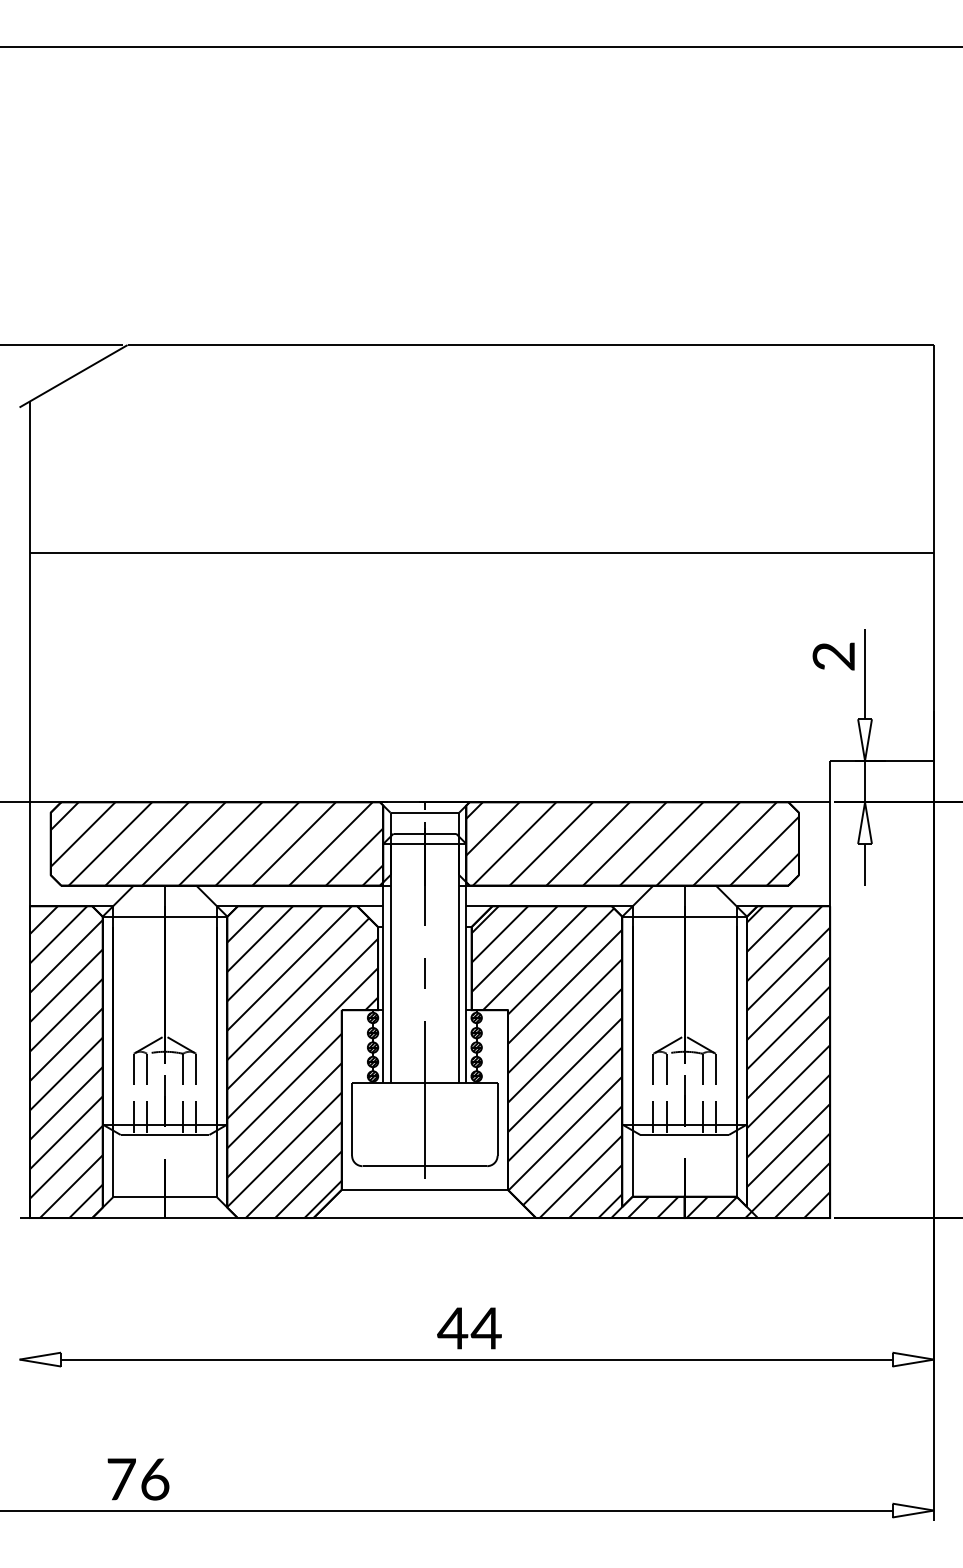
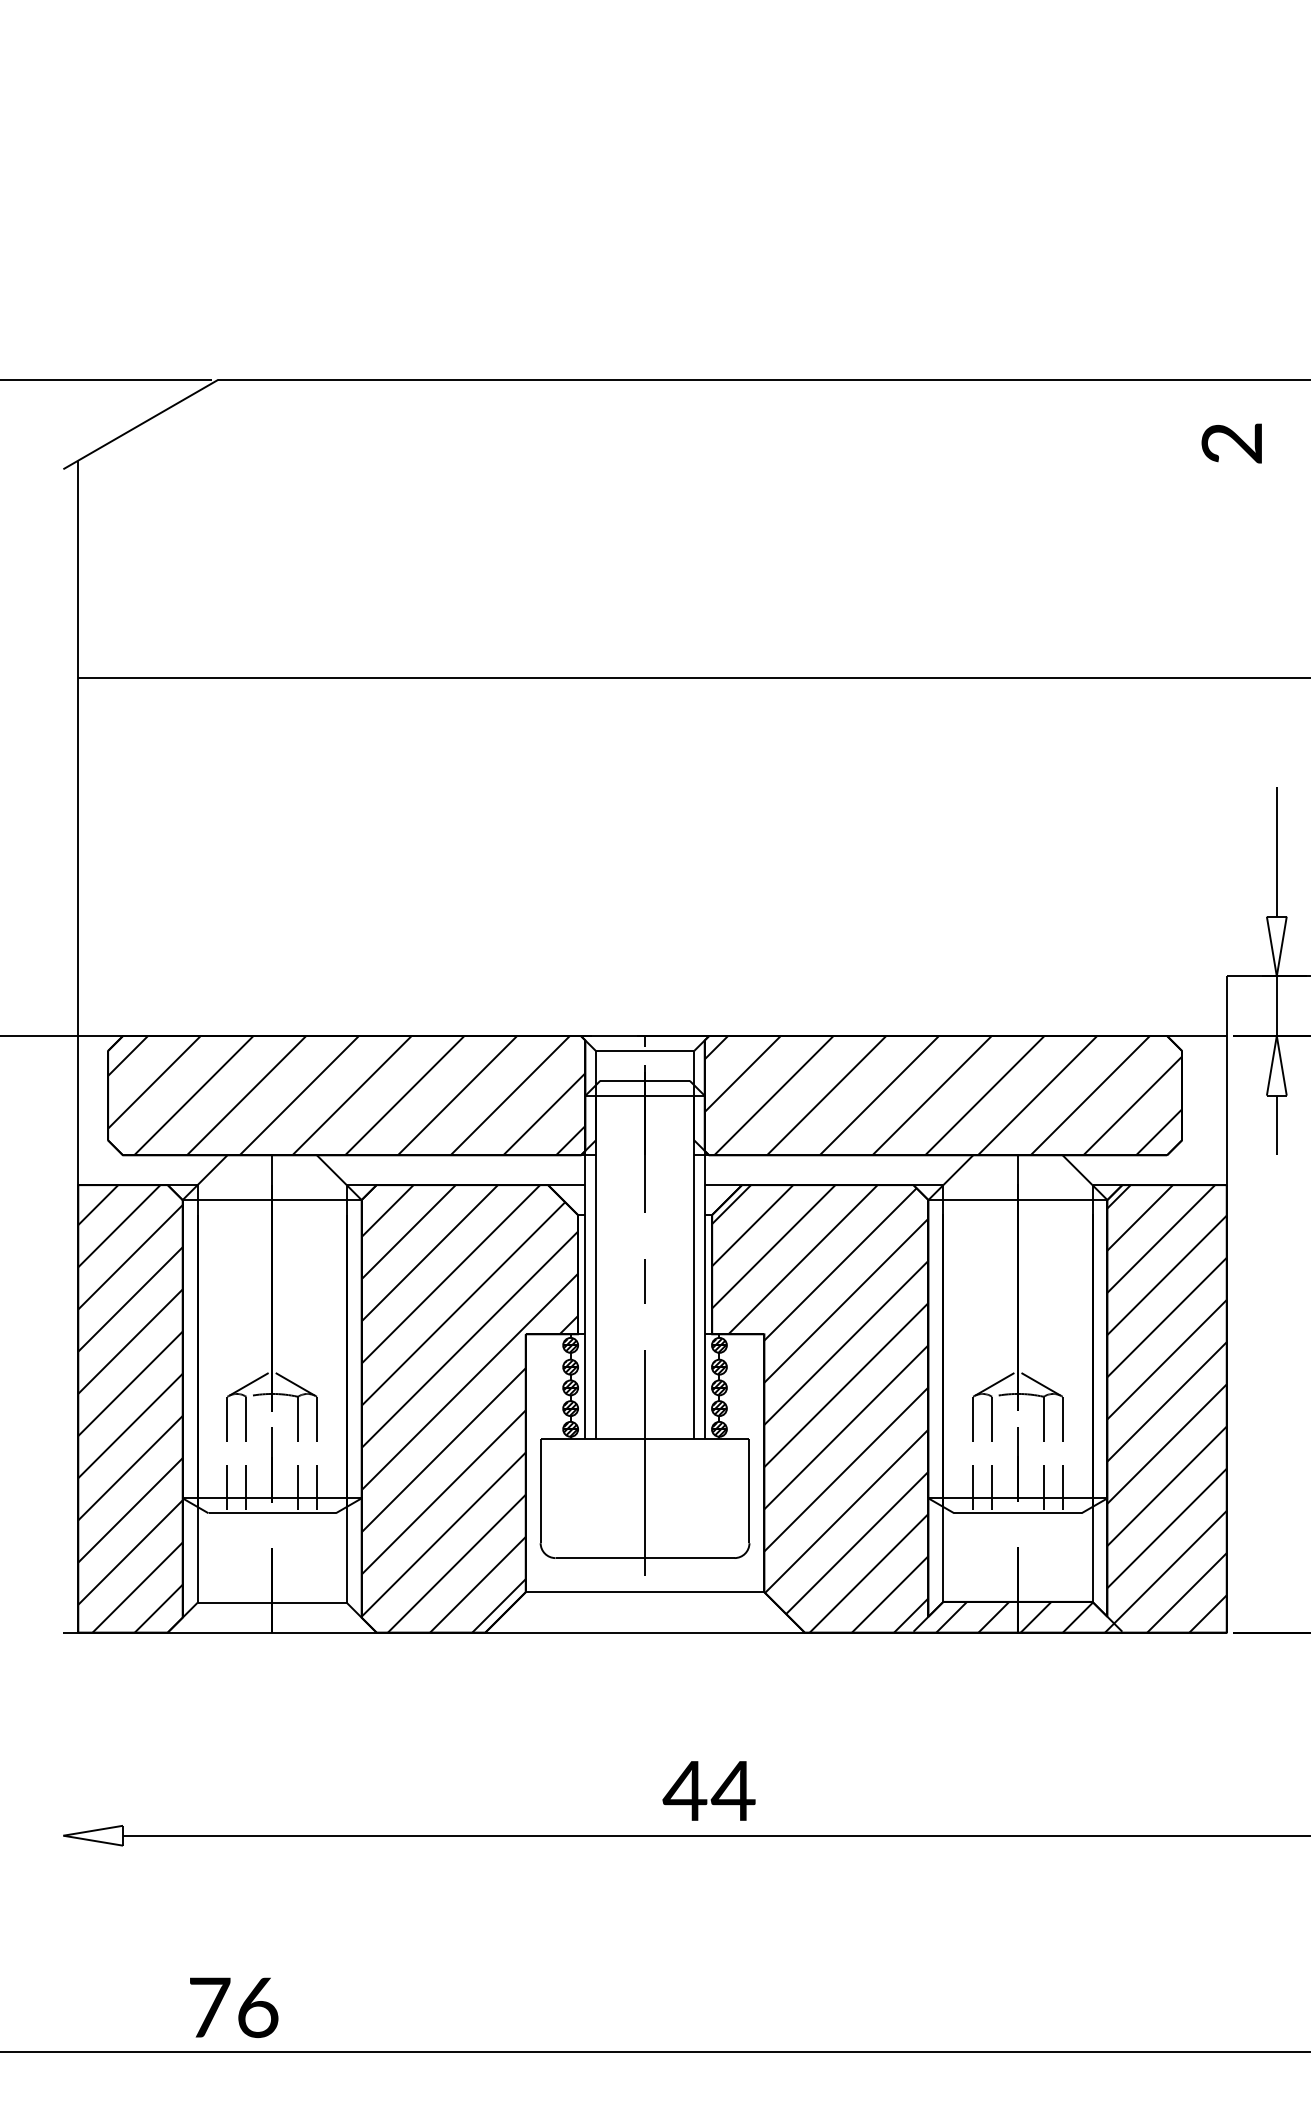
text: (833, 656) -> (1231, 443), moved

